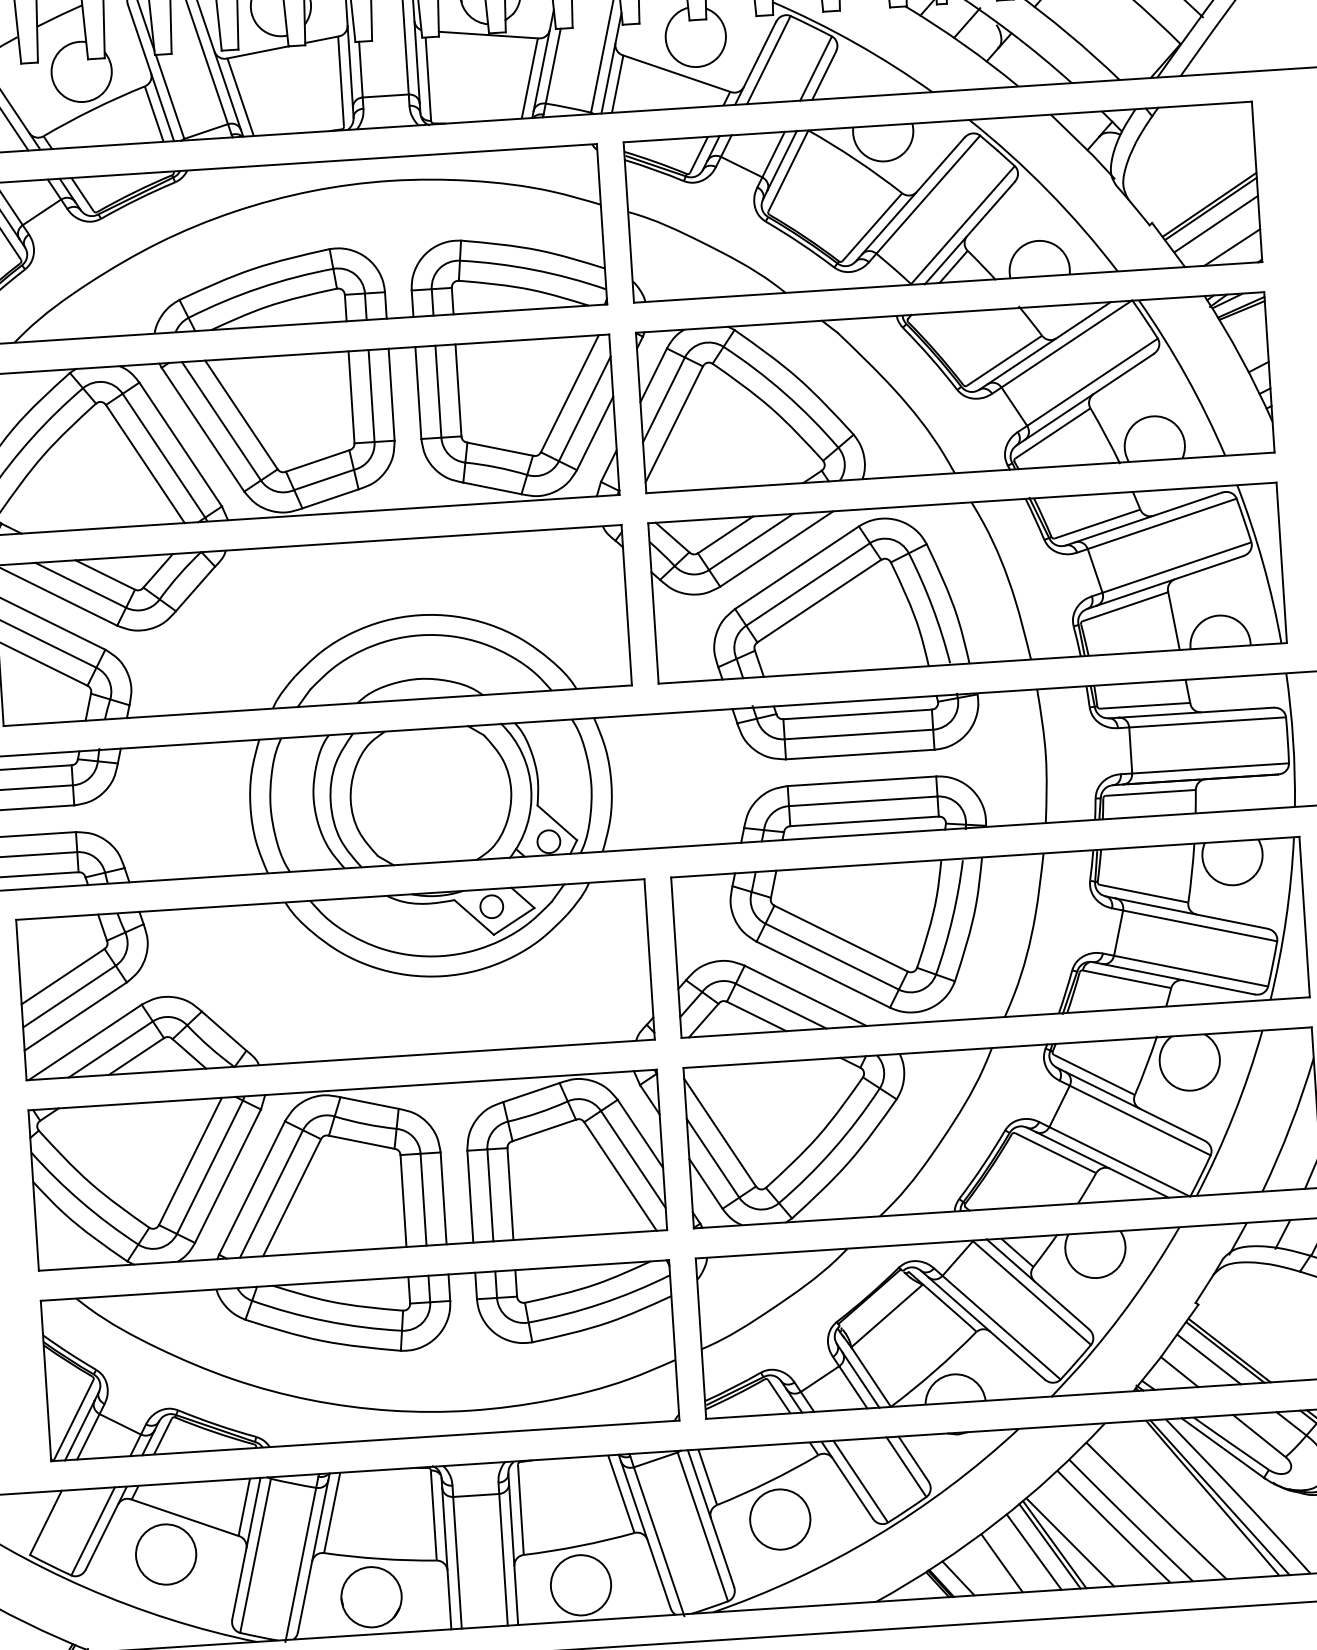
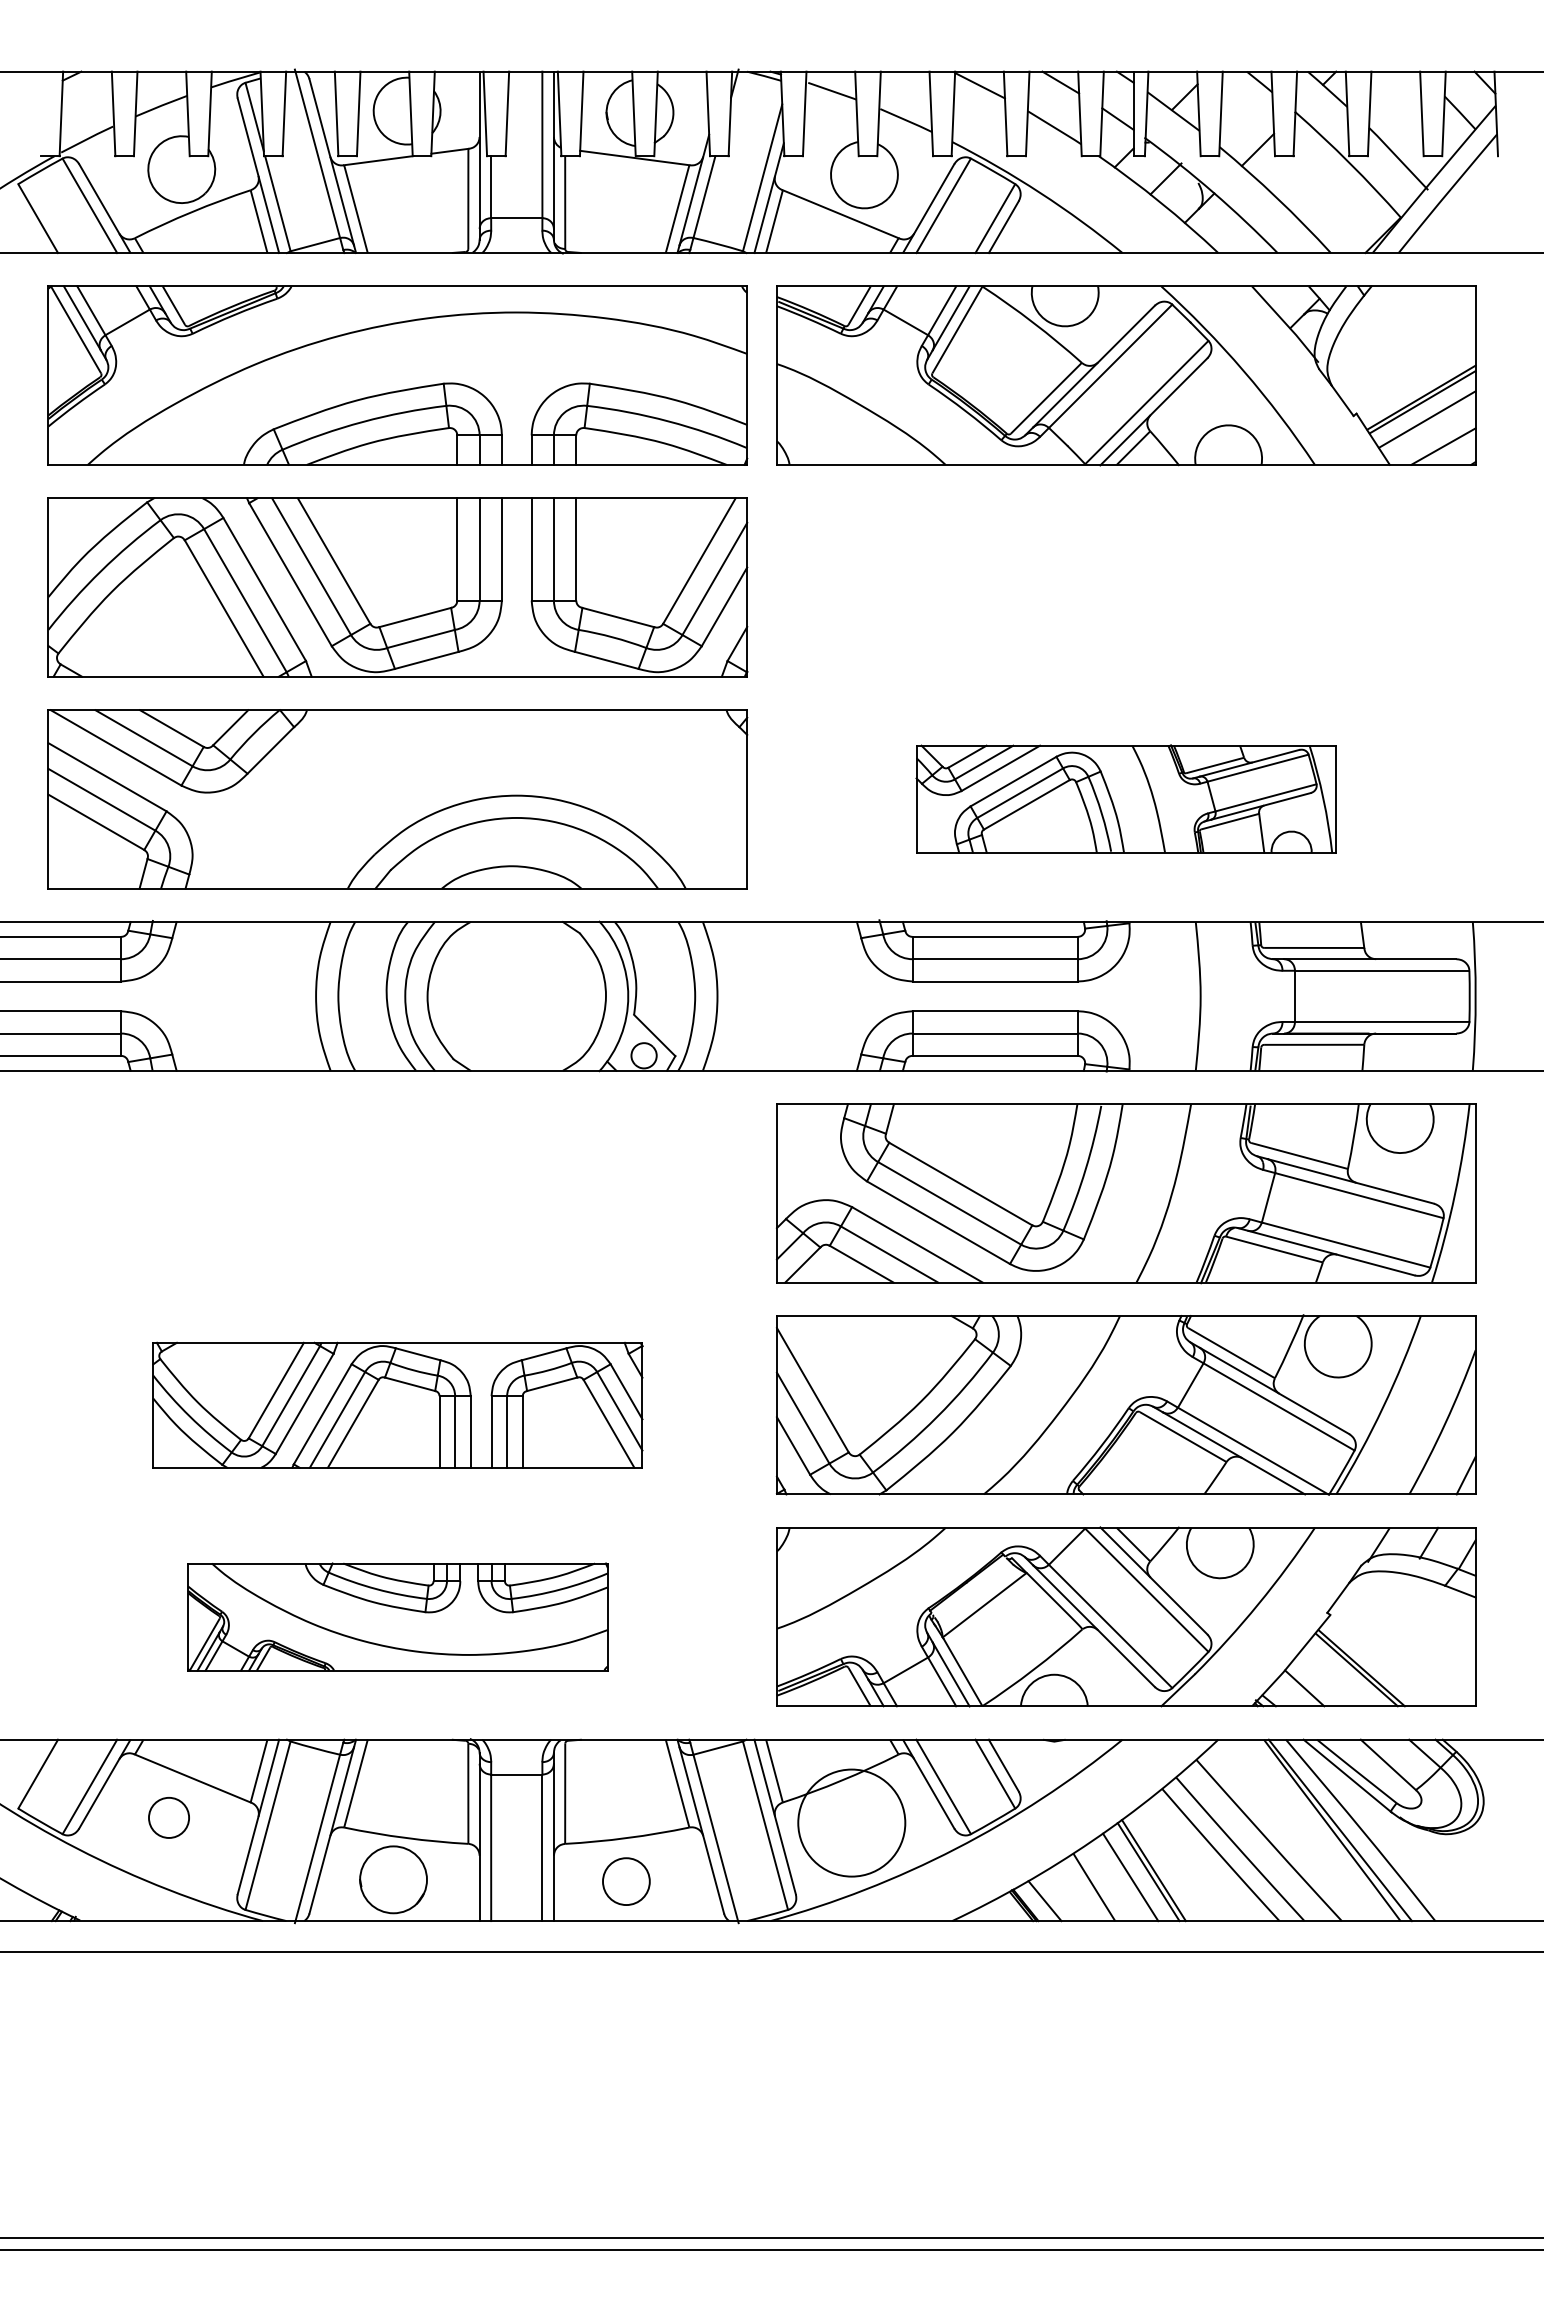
part: (954, 392) -> (1125, 587), removed
part: (966, 582) -> (1125, 798), size x0.6
part: (335, 979) -> (397, 1193), removed
part: (347, 1170) -> (397, 1405), size x0.7
line: (1209, 1359) -> (1338, 1676), removed
part: (359, 1360) -> (397, 1616), size x0.6
circle: (779, 1519) -> (851, 1822), size x1.6
line: (1069, 1542) -> (1170, 1869), removed
circle: (165, 1554) -> (168, 1817), size x0.6
circle: (580, 1585) -> (625, 1881), size x0.7

